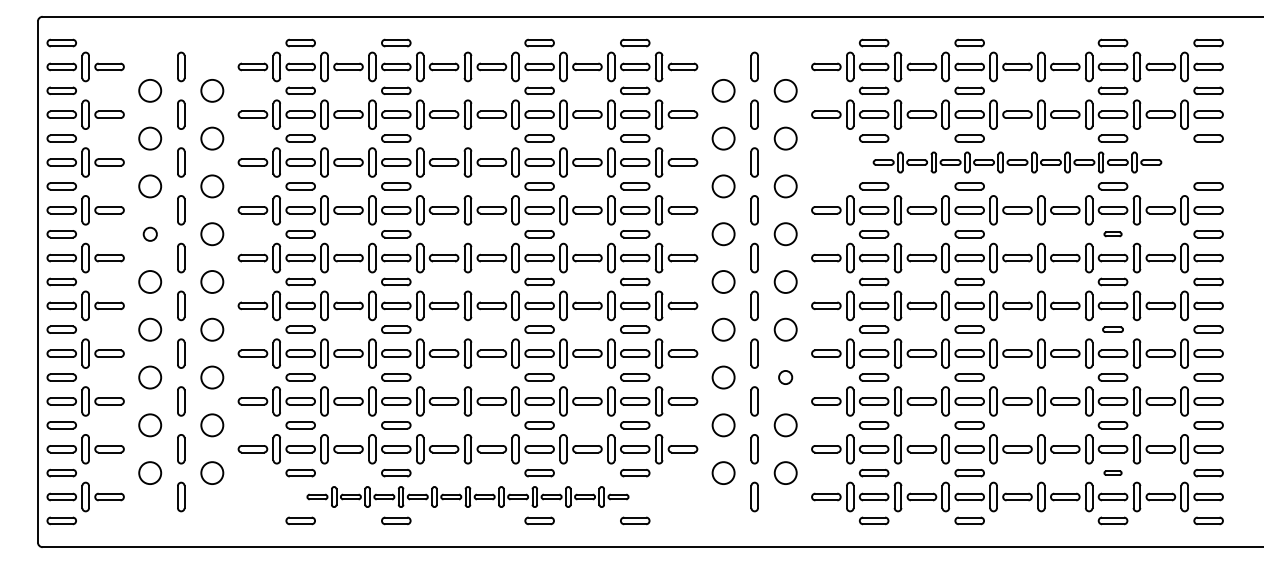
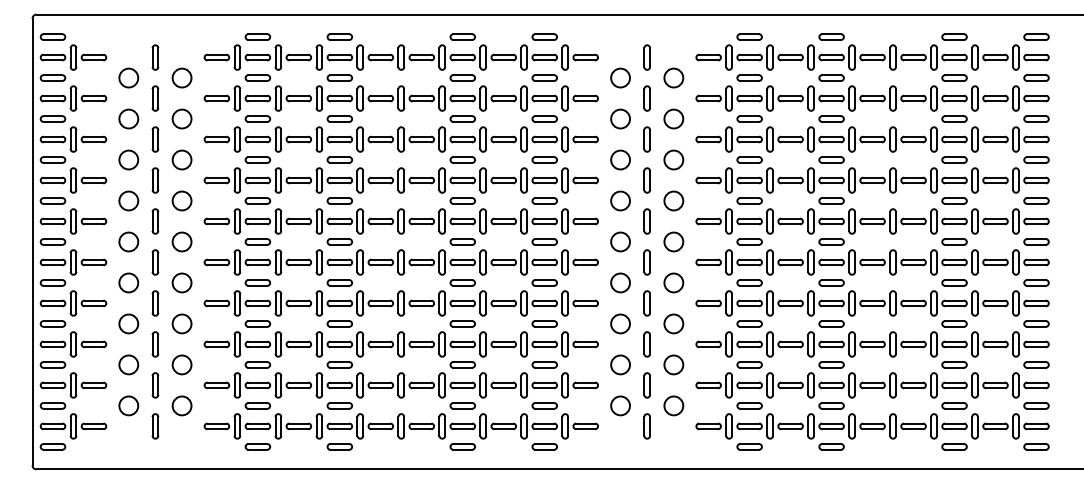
part: (1017, 162) -> (872, 139), size x1.43
circle: (150, 234) -> (129, 201), size x1.67
part: (1112, 234) -> (954, 201), size x1.67
part: (1112, 329) -> (954, 282), size x1.43
circle: (785, 377) -> (673, 323), size x1.67
part: (1112, 472) -> (954, 405), size x1.67
part: (467, 496) -> (400, 425), size x1.43

